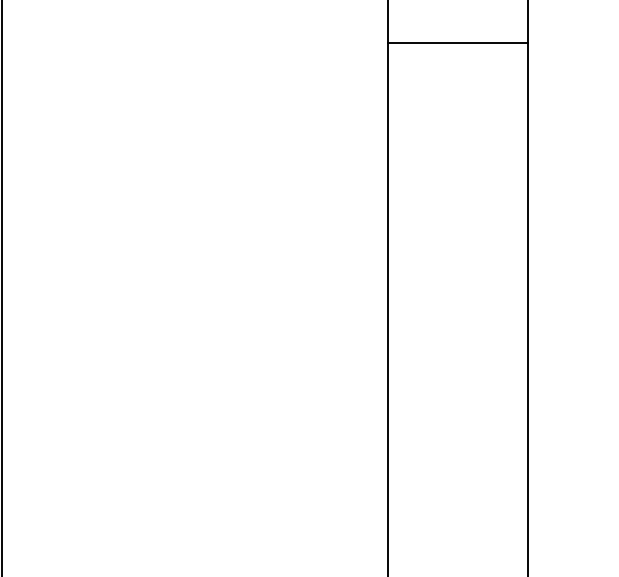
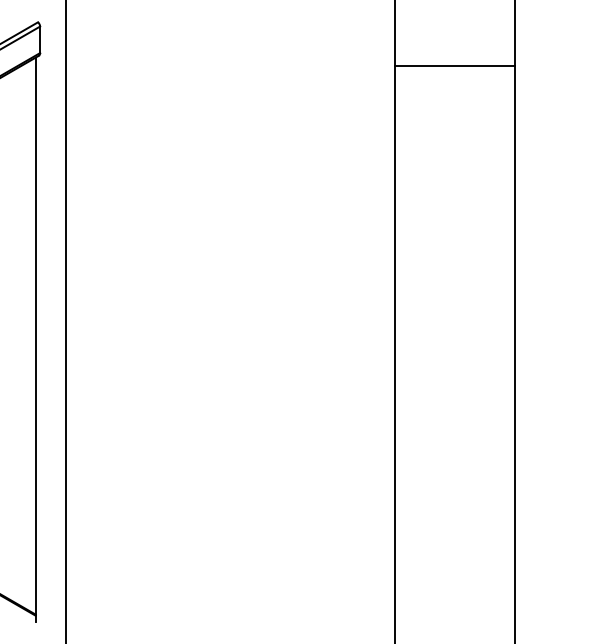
line: (457, 43) -> (454, 66), moved

